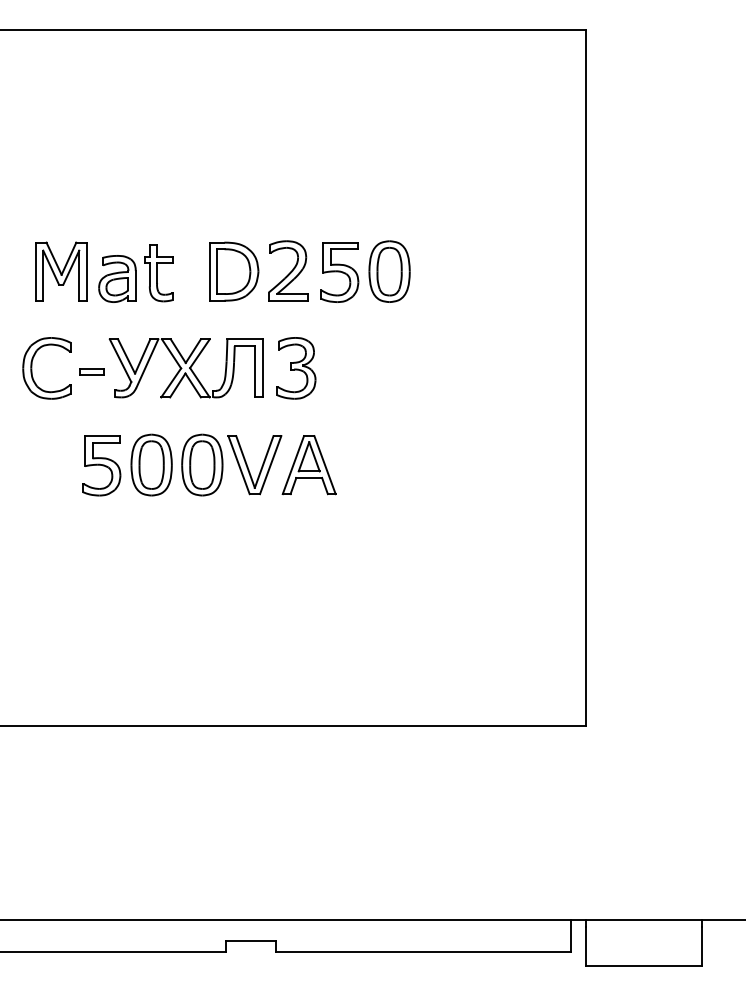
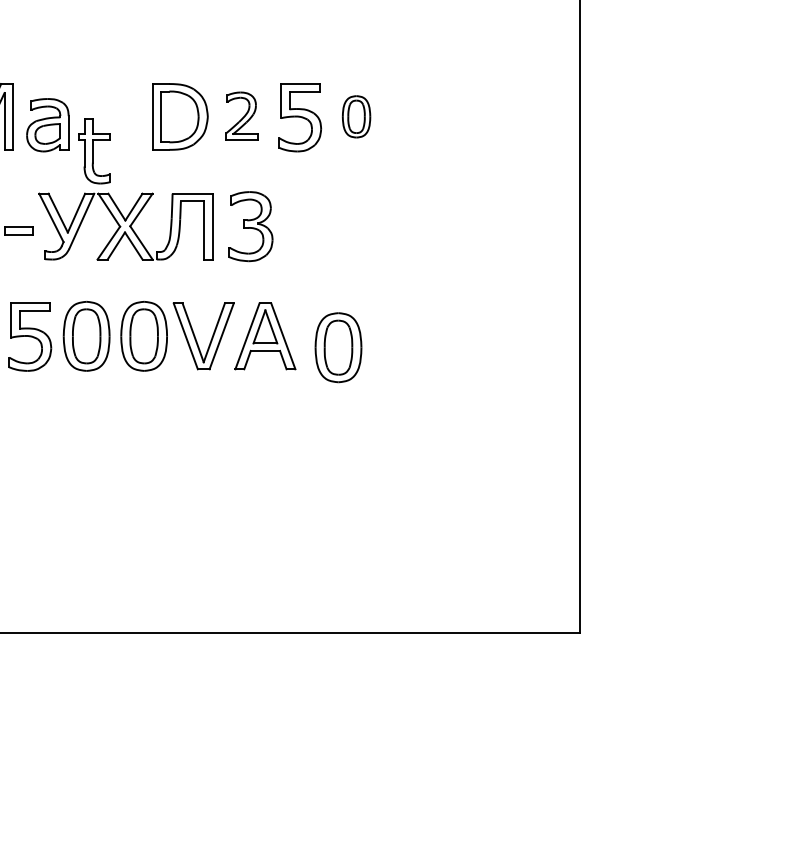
part: (288, 270) -> (241, 115), size x0.7
part: (389, 271) -> (356, 116), size x0.6
part: (158, 273) -> (94, 151), moved
part: (373, 474) -> (338, 347), added

